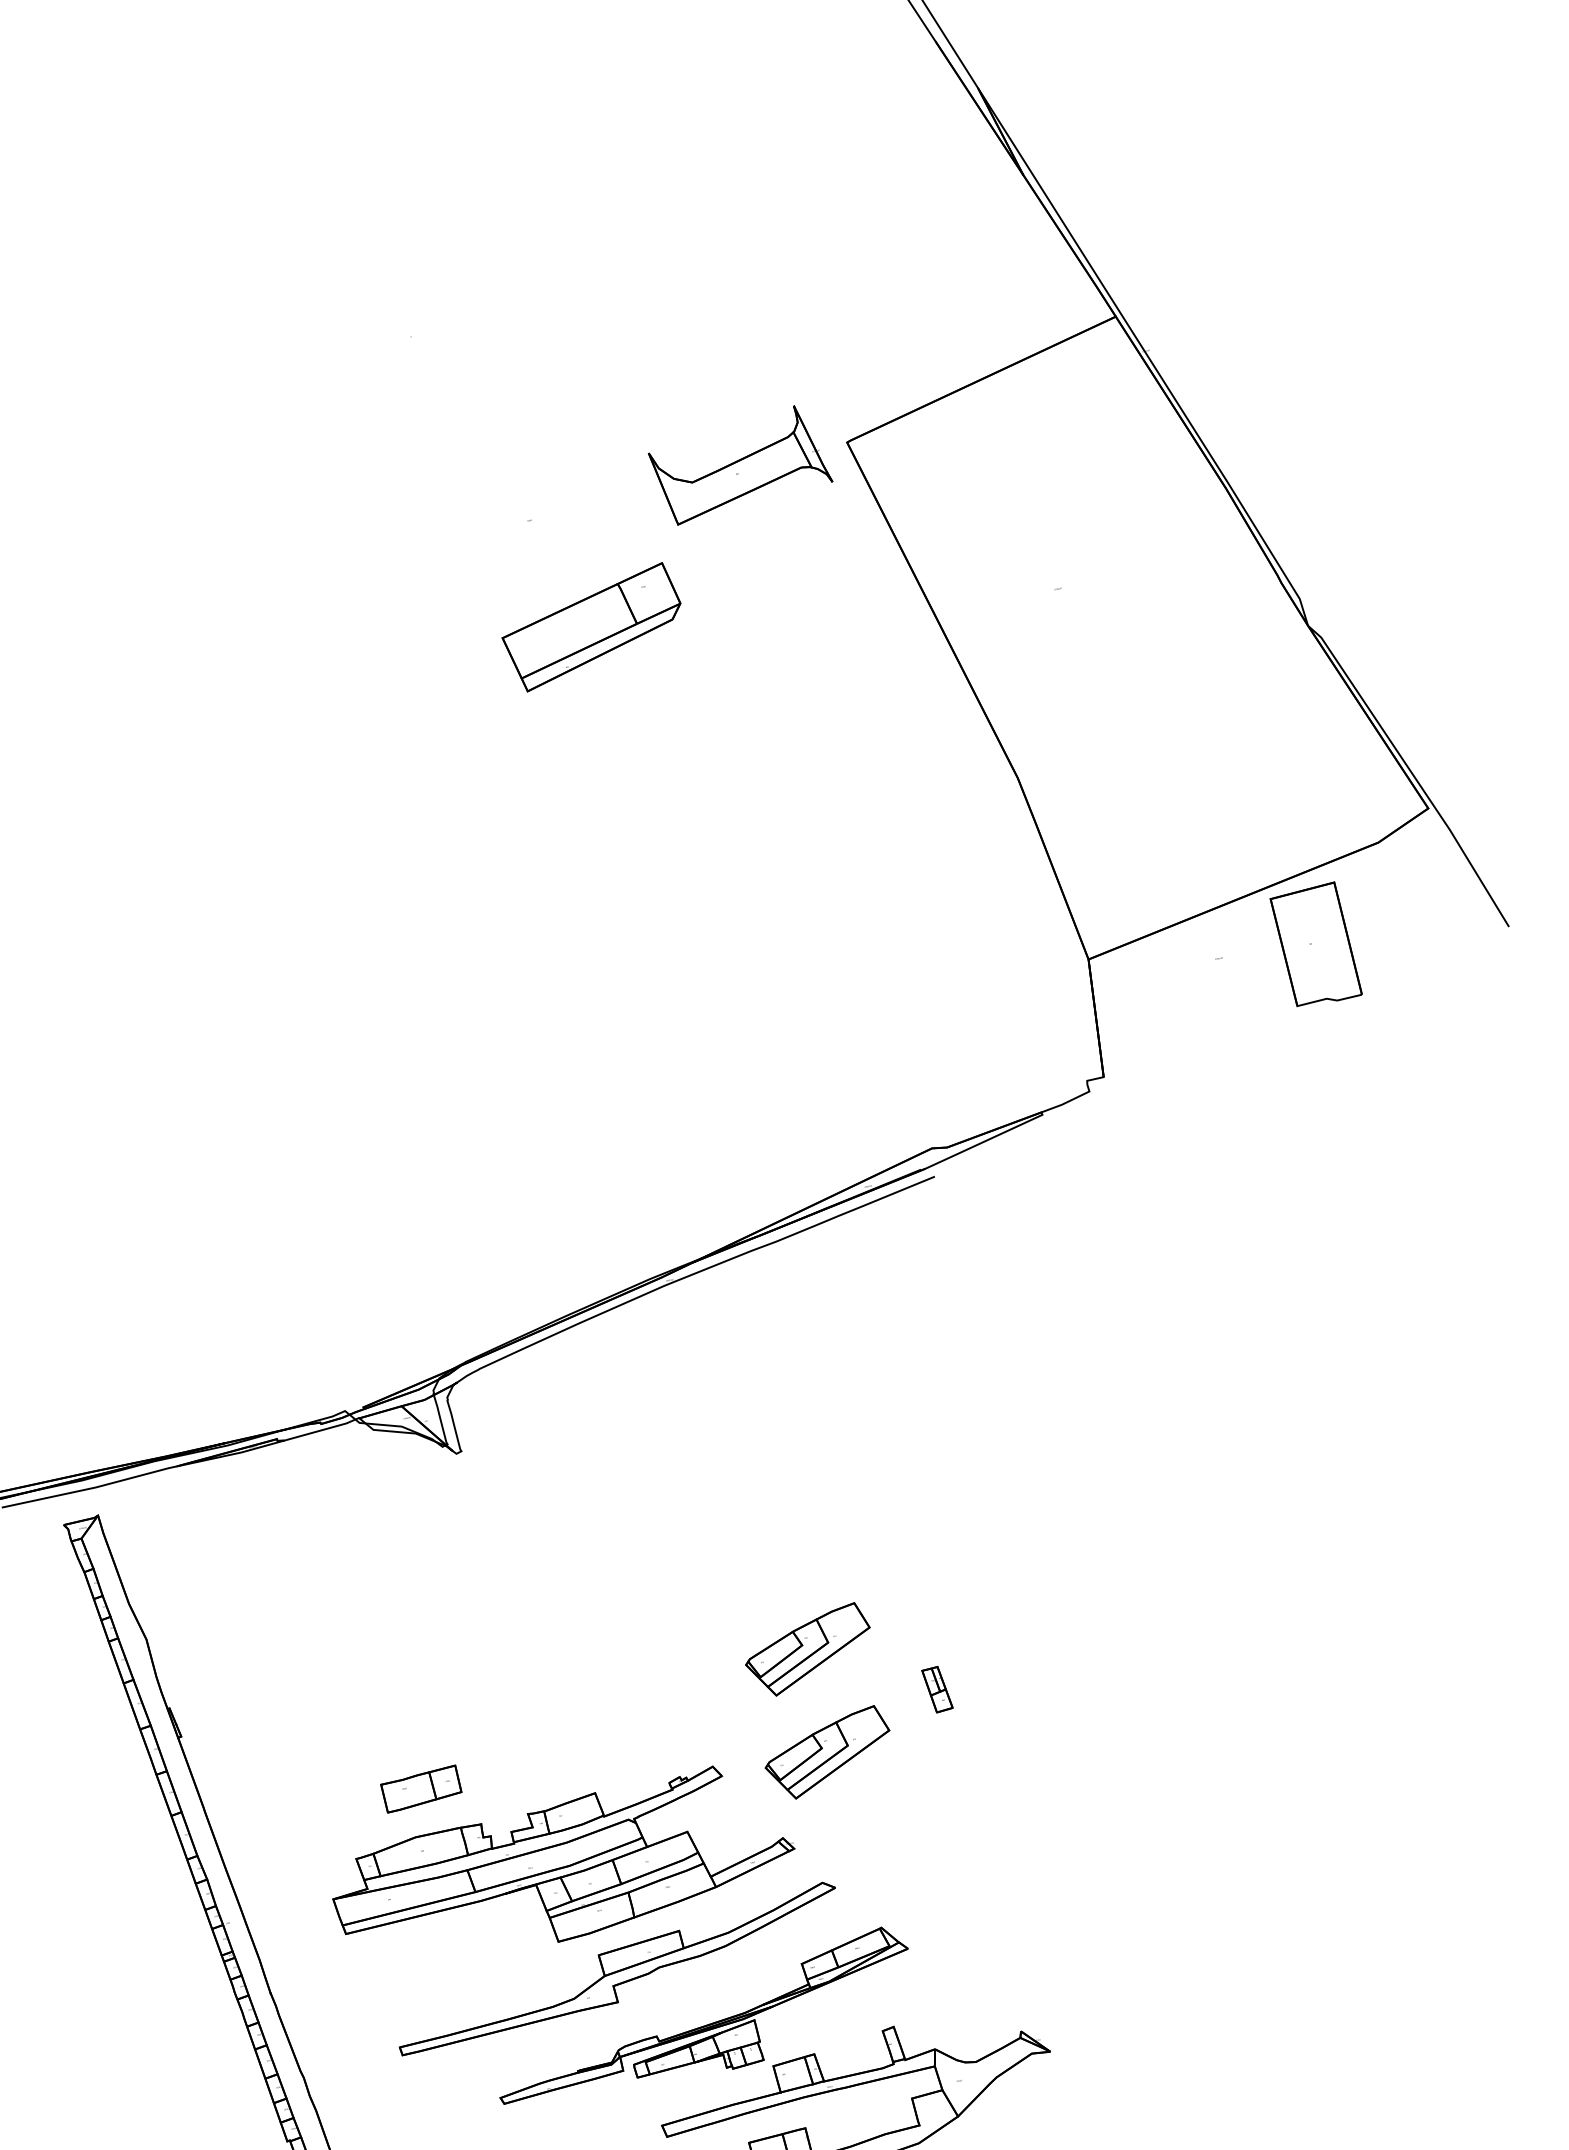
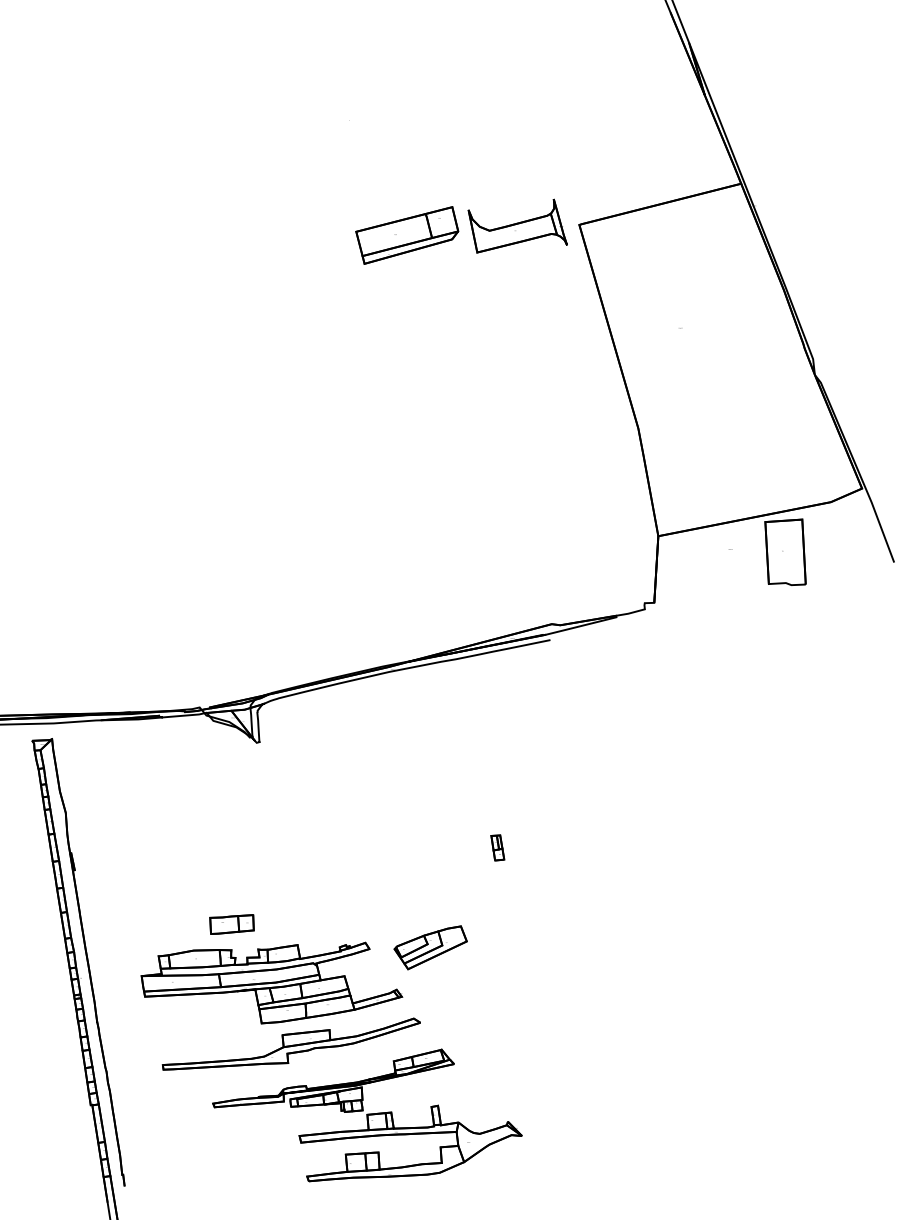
part: (593, 627) -> (407, 235), moved
part: (808, 1650) -> (430, 888), removed
part: (936, 1688) -> (497, 847), moved
part: (420, 1789) -> (231, 924), moved

